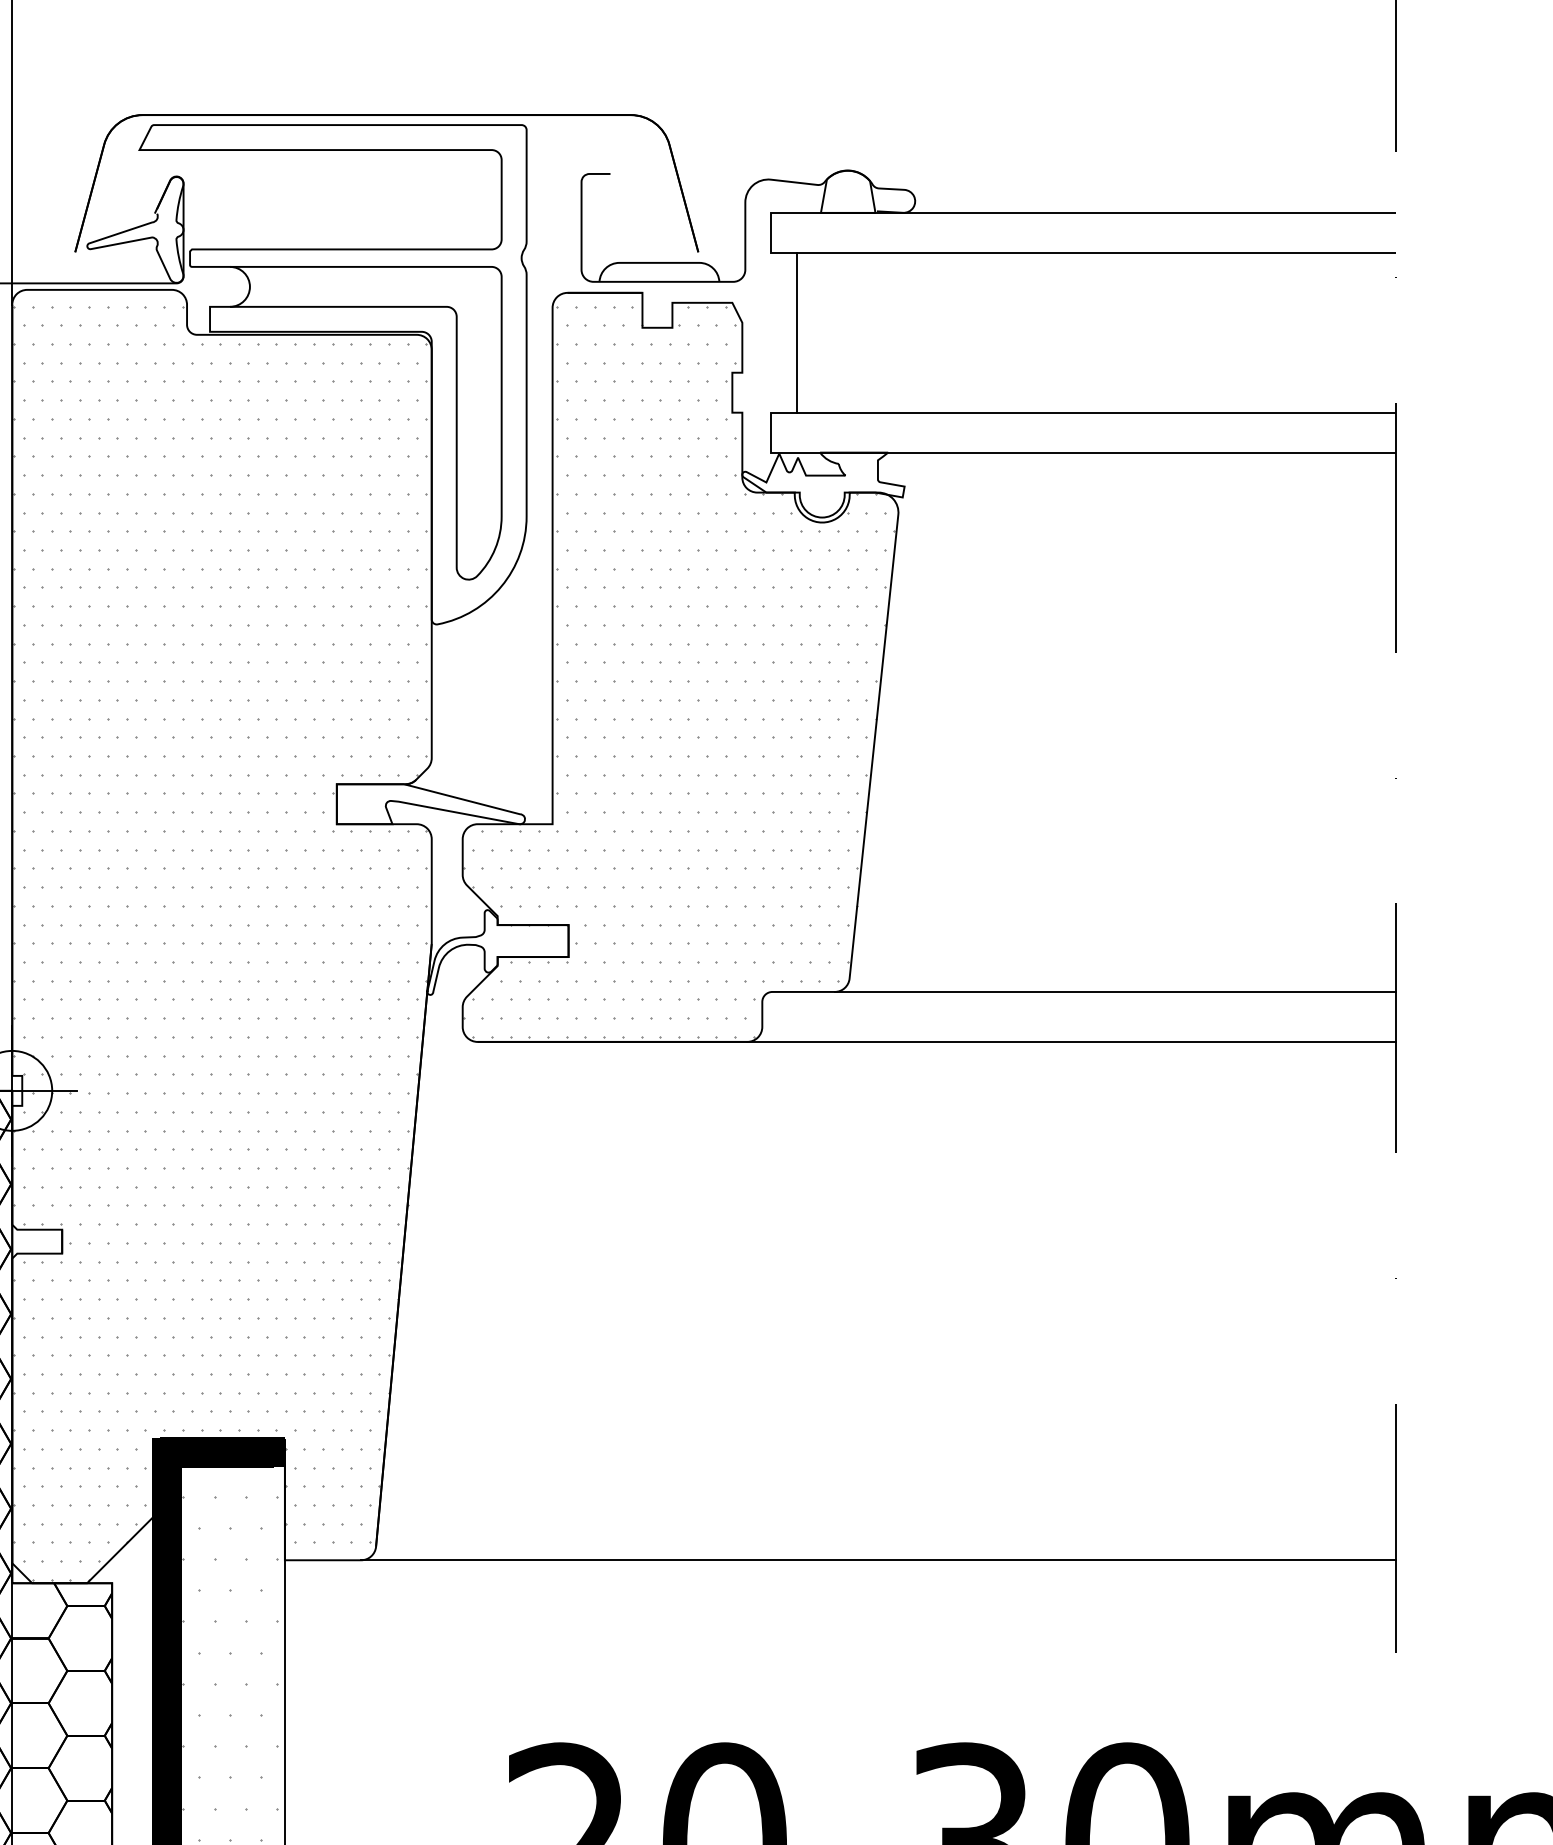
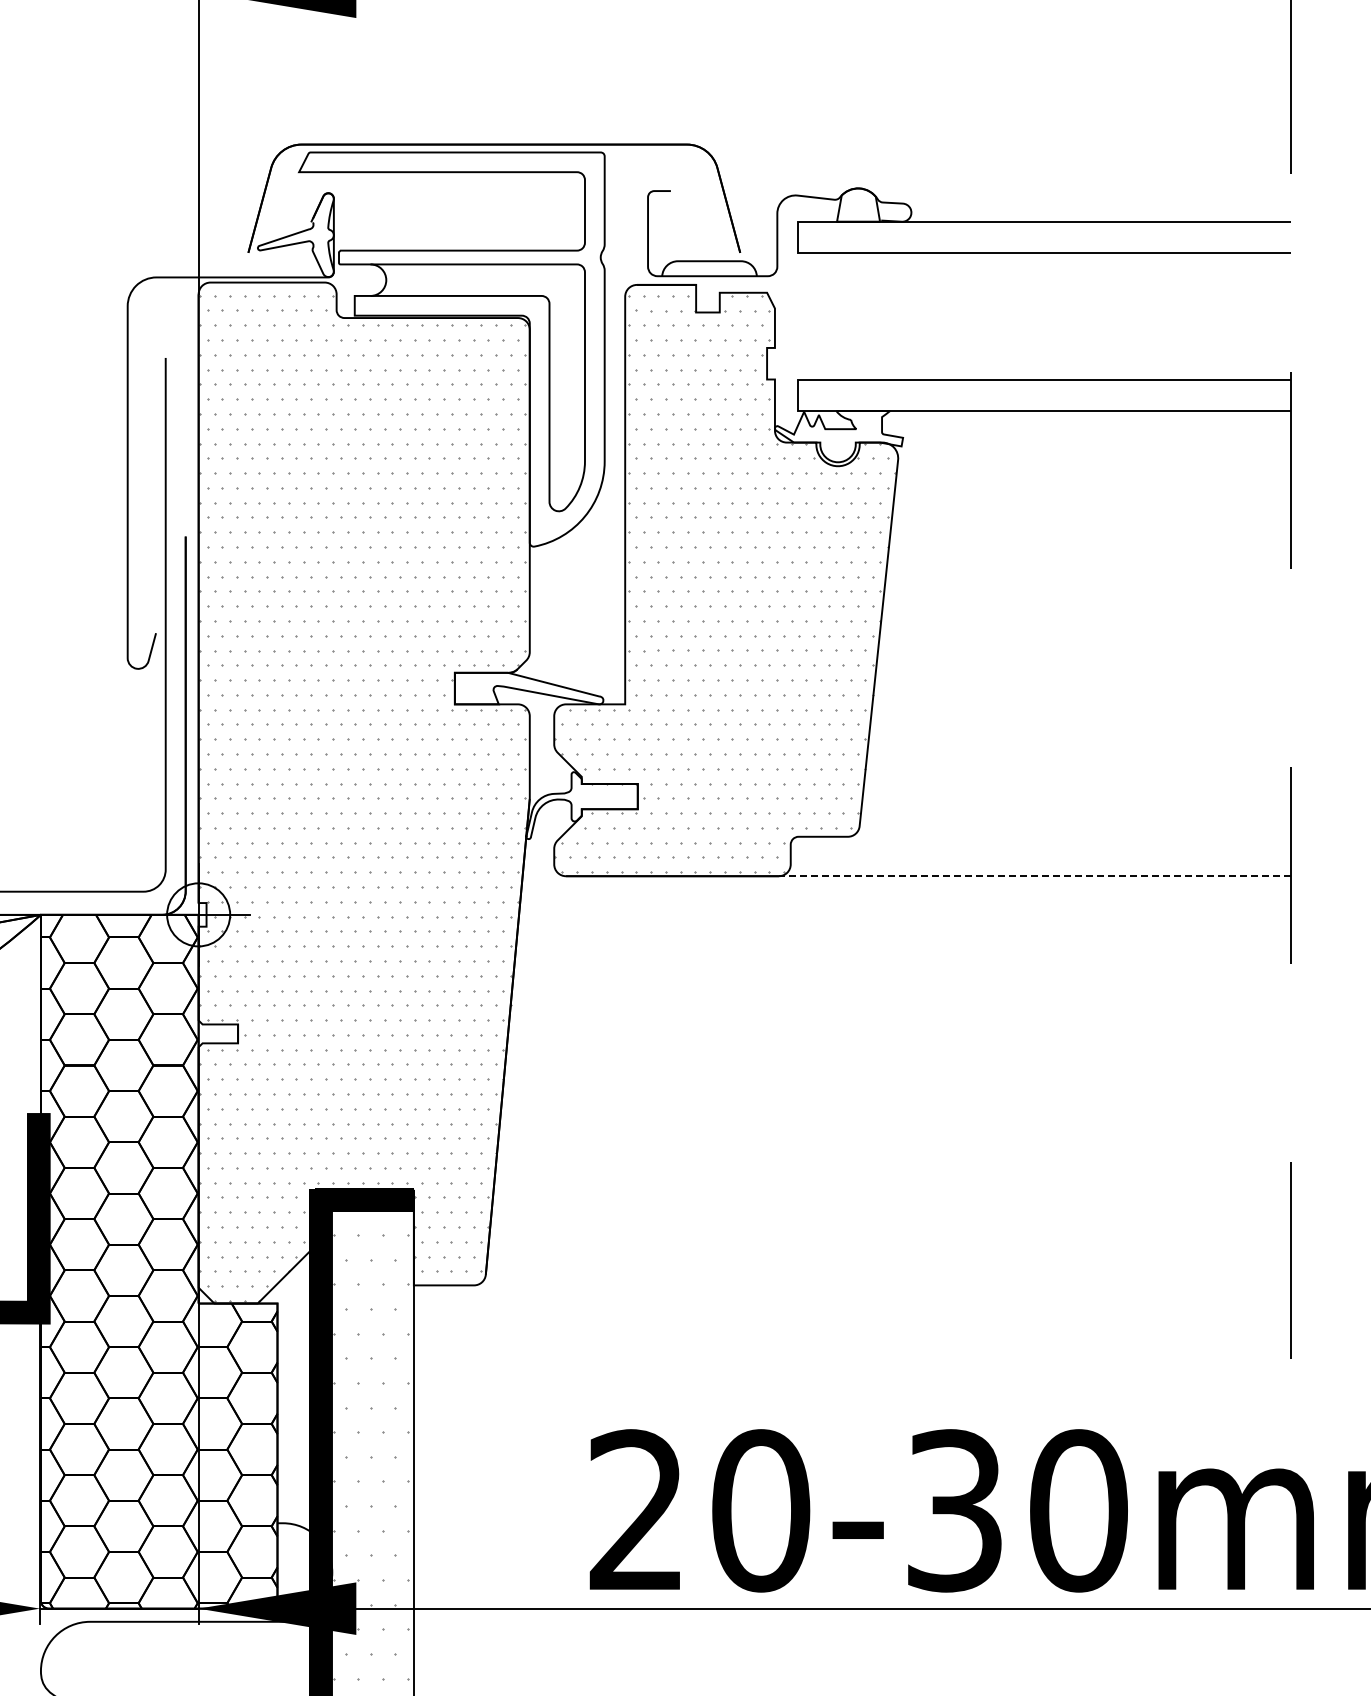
line: (797, 332) -> (818, 316), removed
line: (1114, 991) -> (1068, 836), removed
line: (1071, 1042) -> (1034, 876), solid -> dashed
line: (878, 1560) -> (882, 1285), removed

